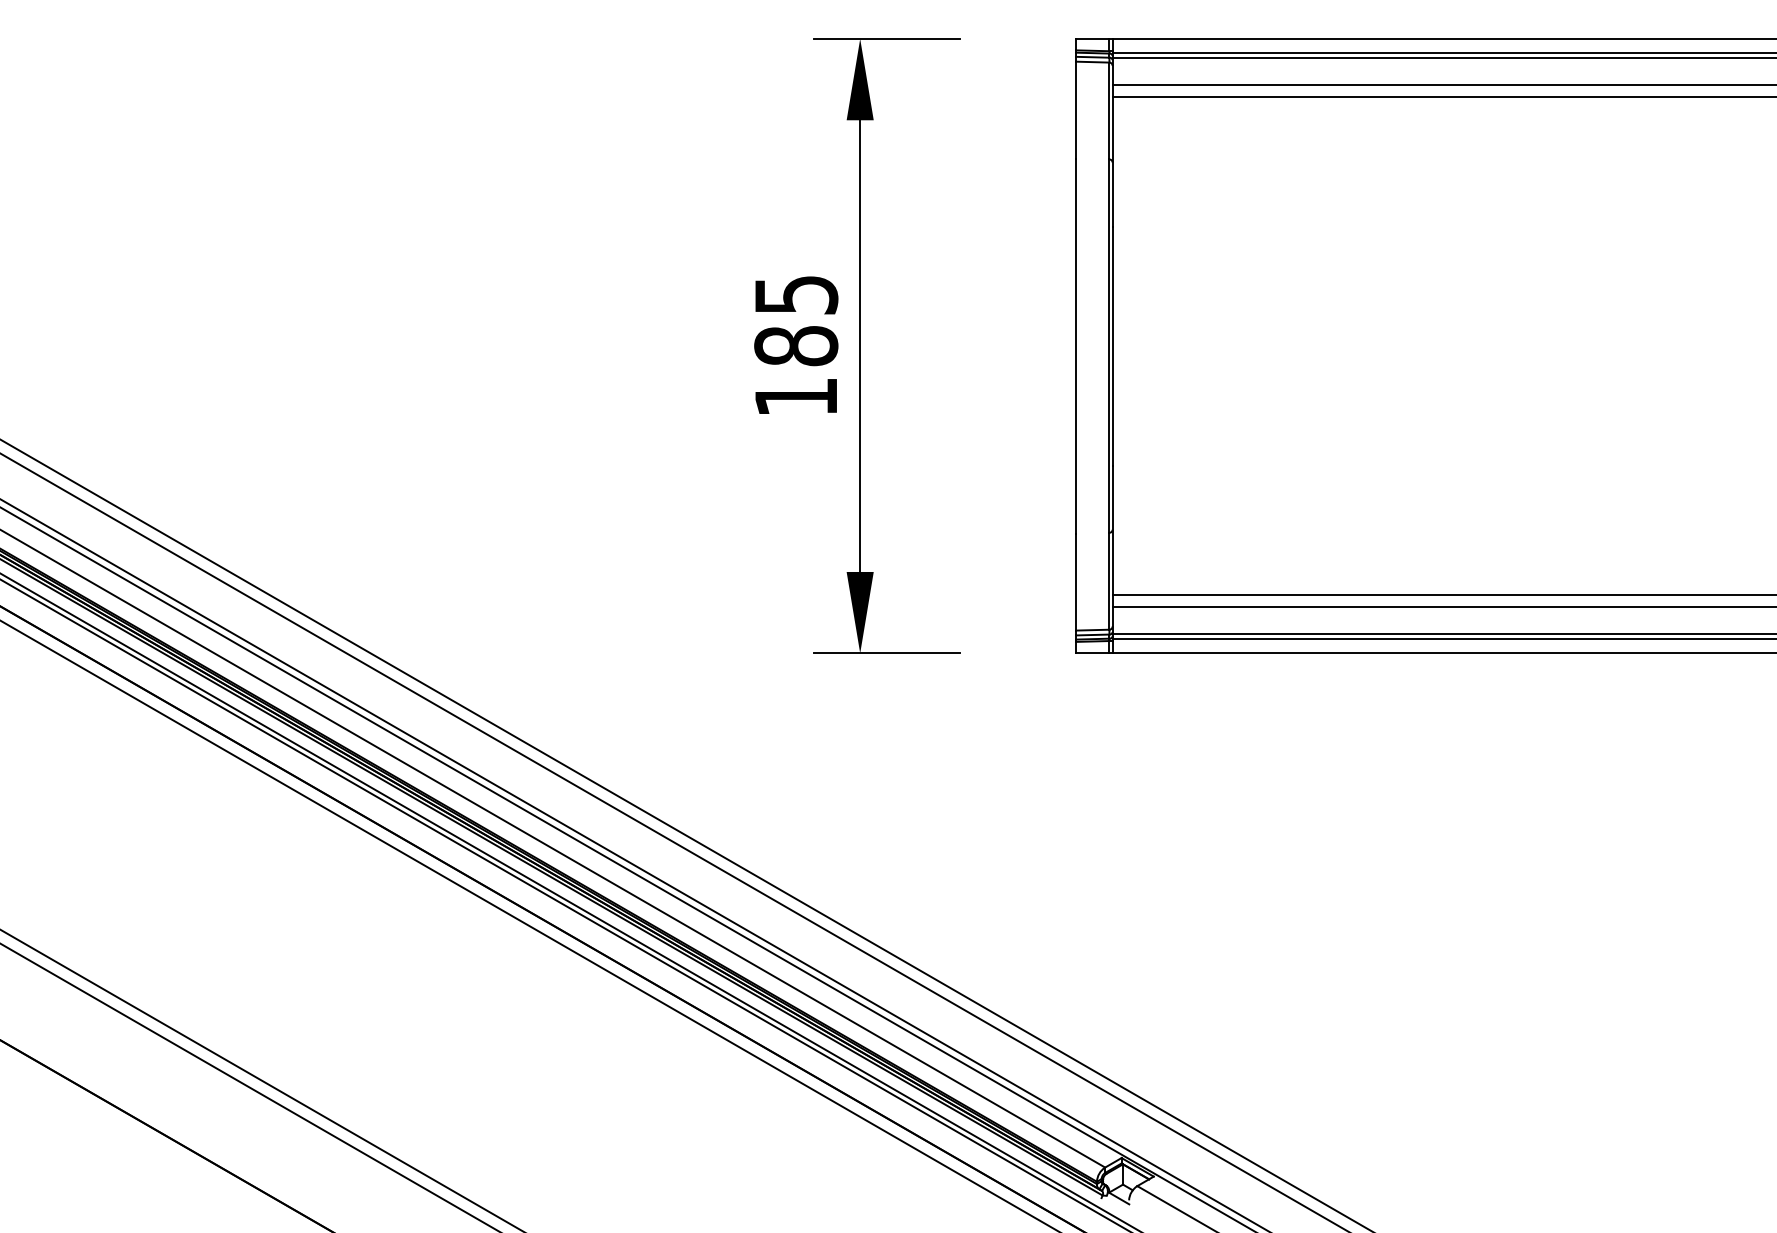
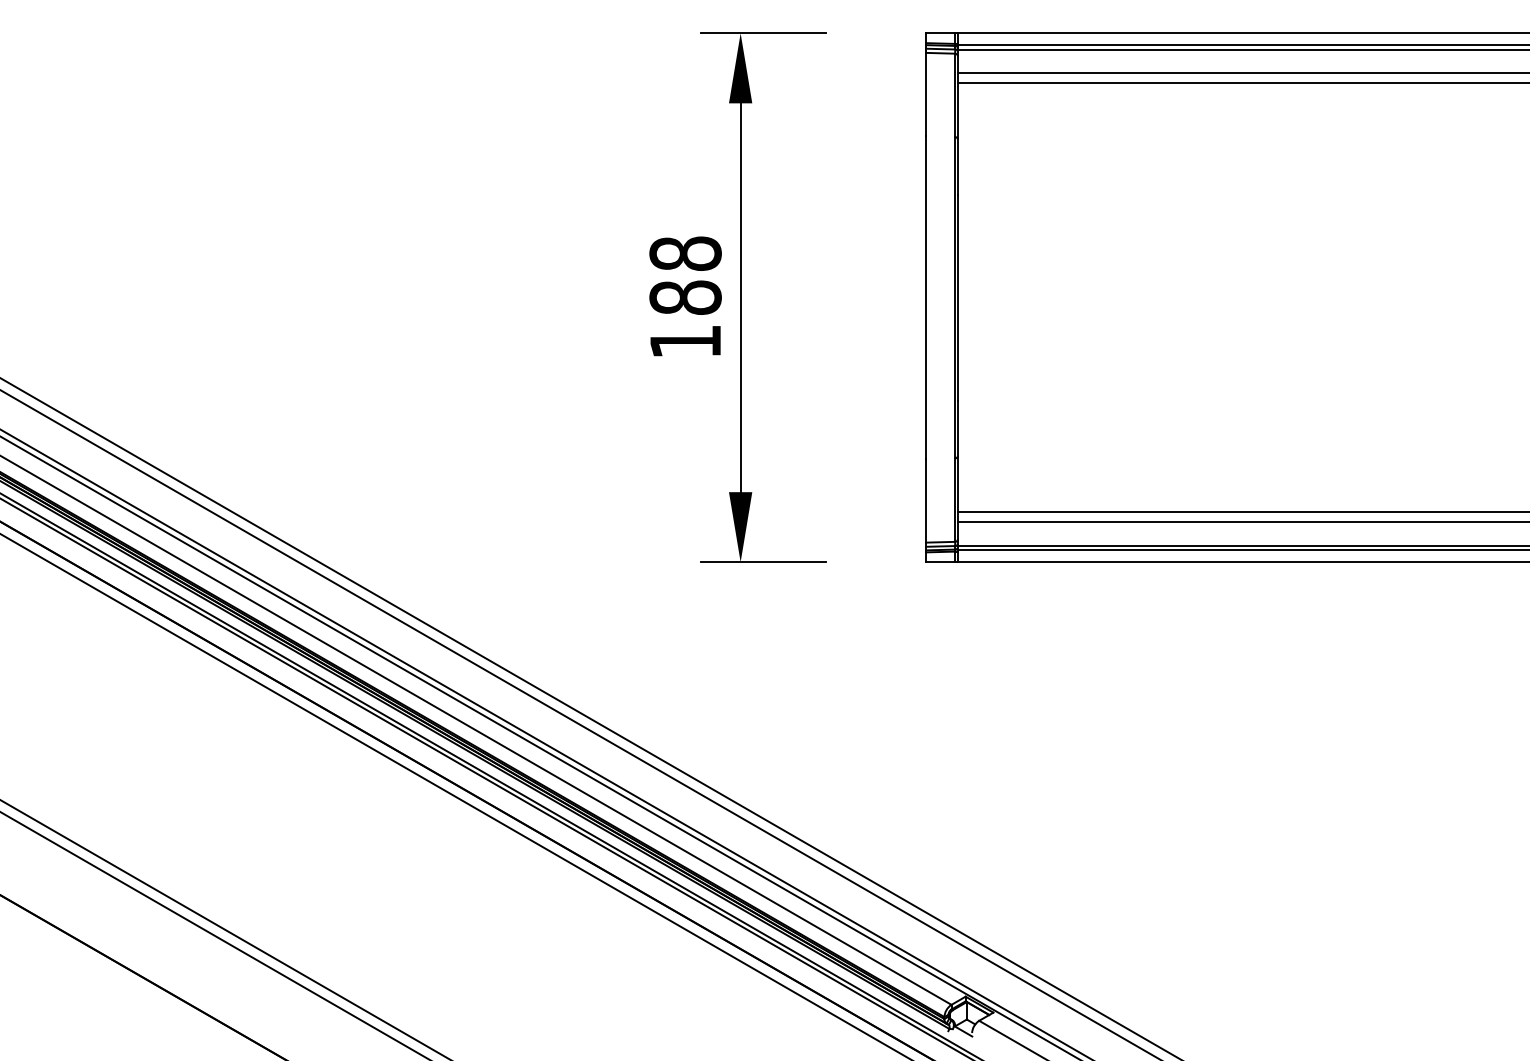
text: (796, 295) -> (685, 254), 185 -> 188

